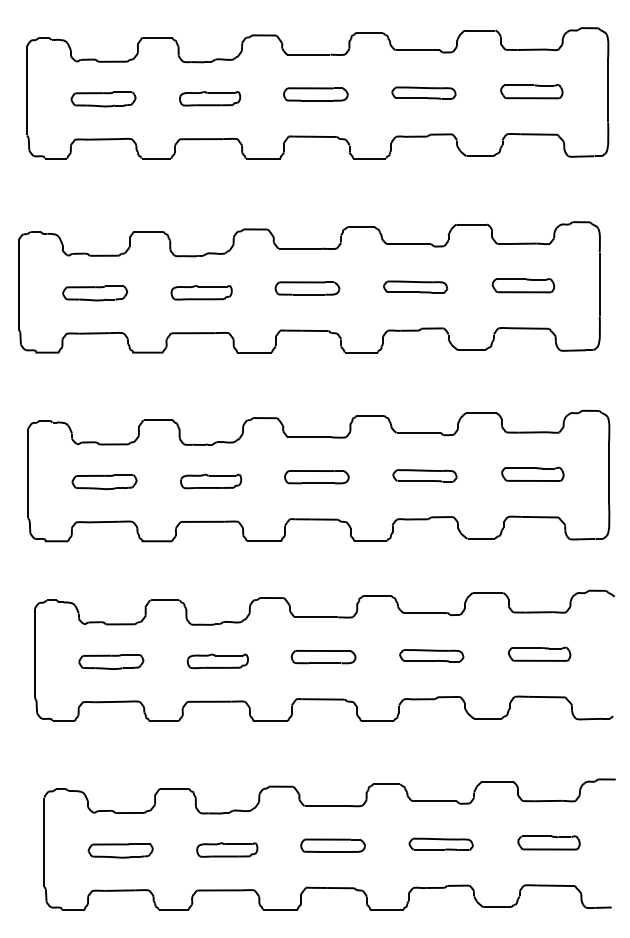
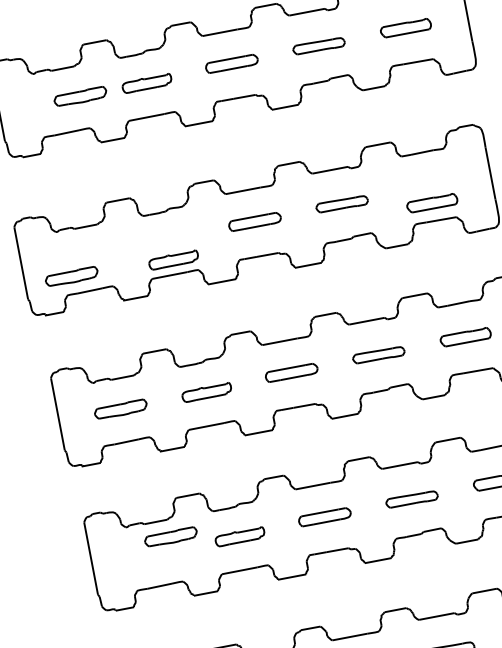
part: (103, 99) -> (80, 96), moved
part: (523, 285) -> (432, 203), moved
part: (201, 292) -> (173, 259), moved
part: (95, 293) -> (72, 276), moved
part: (111, 661) -> (171, 536), moved

